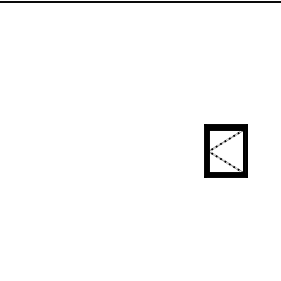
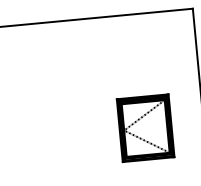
part: (225, 150) -> (144, 127), size x1.6

